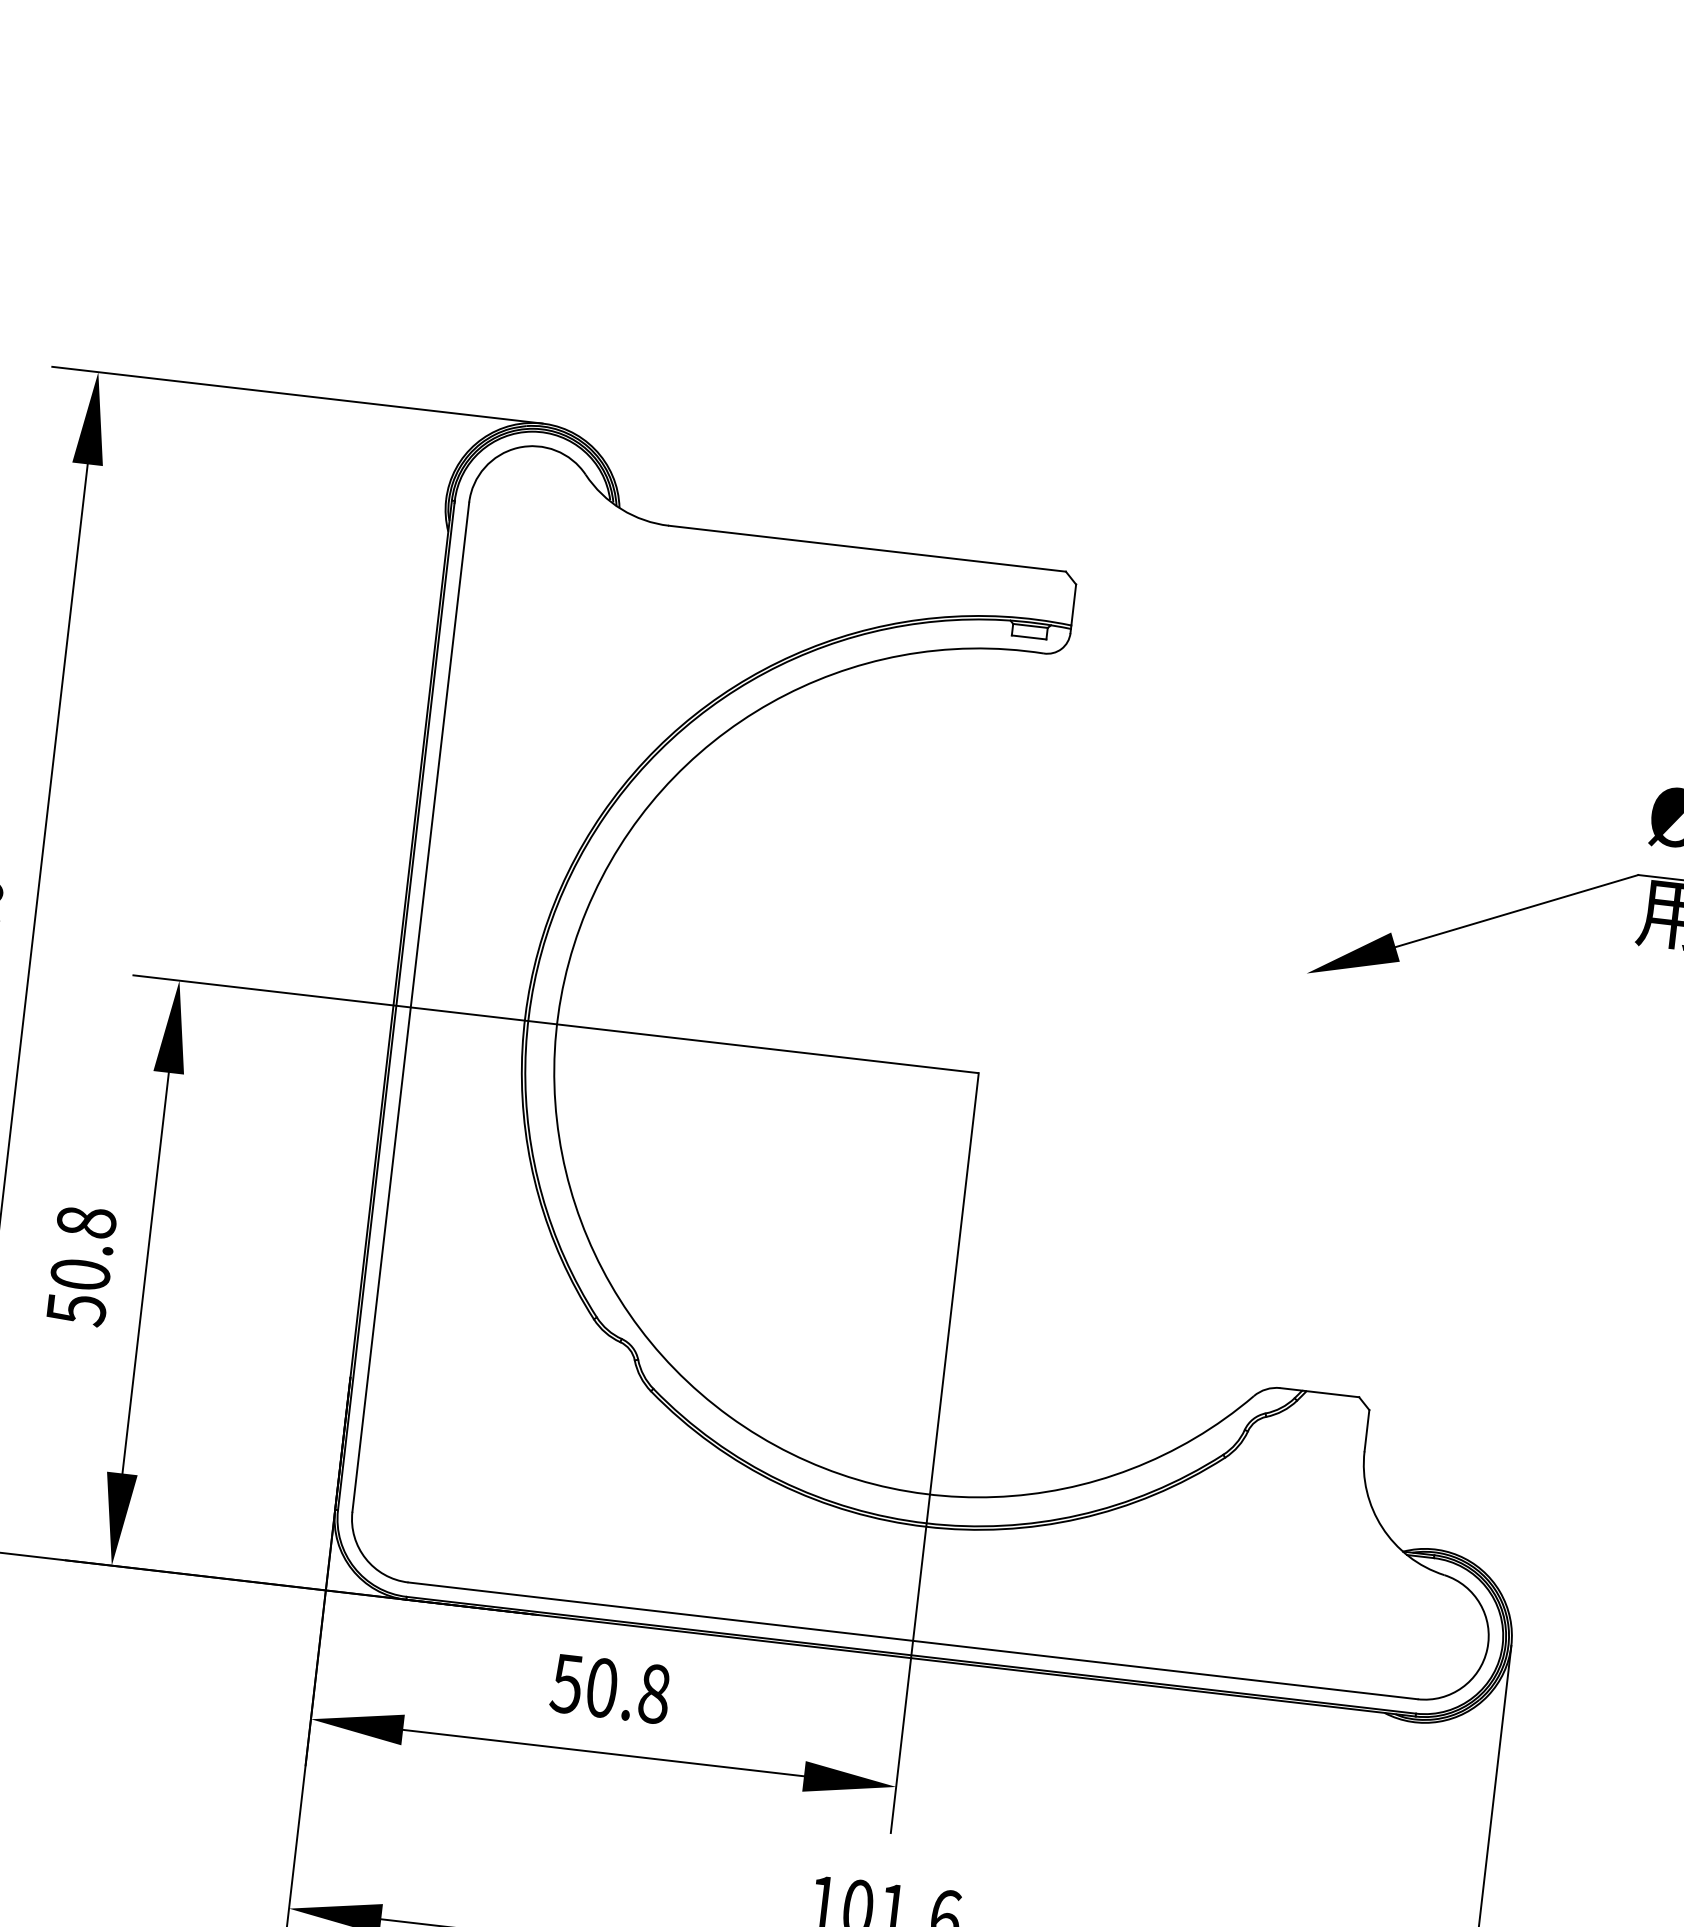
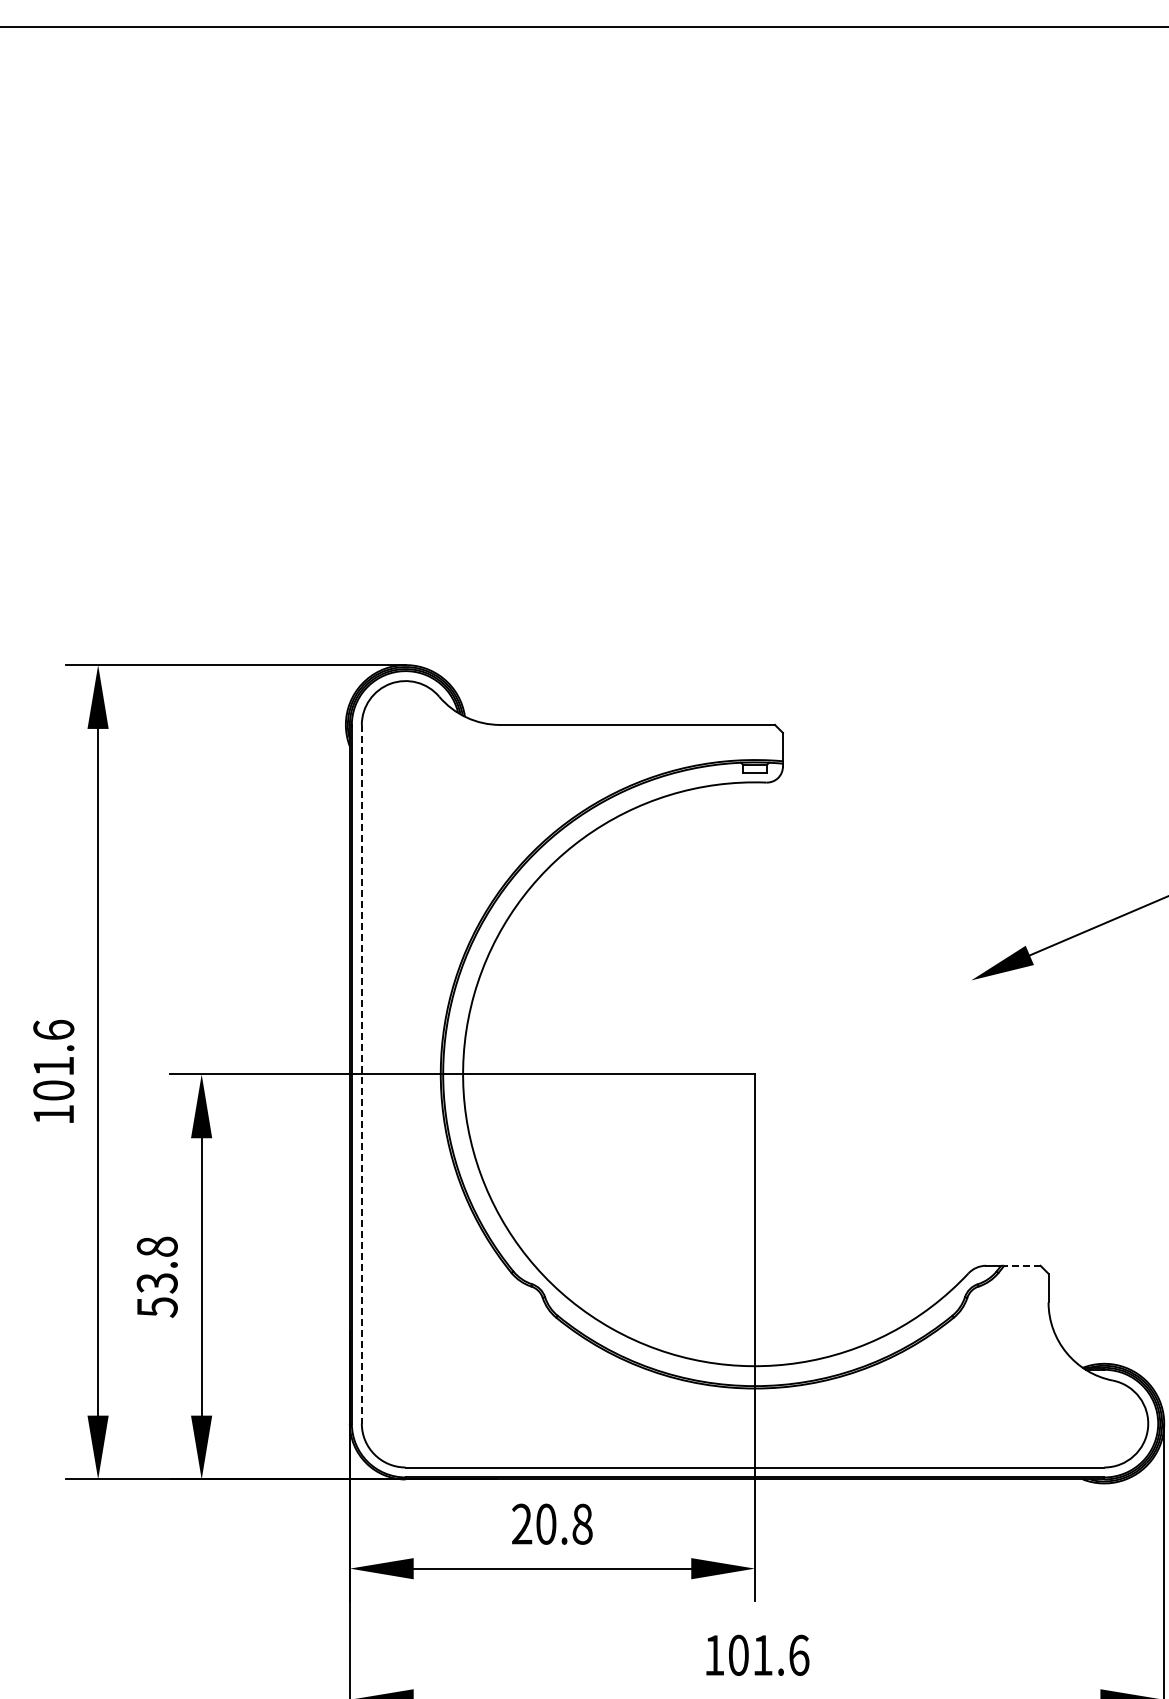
line: (410, 1007) -> (361, 1074), solid -> dashed
text: (79, 1275) -> (156, 1283), 50.8 -> 53.8
line: (1331, 1393) -> (1021, 1265), solid -> dashed
text: (566, 1682) -> (521, 1523), 50.8 -> 20.8

